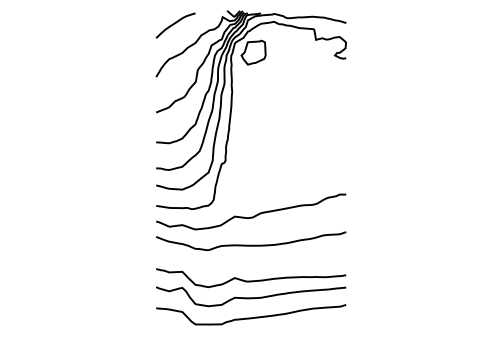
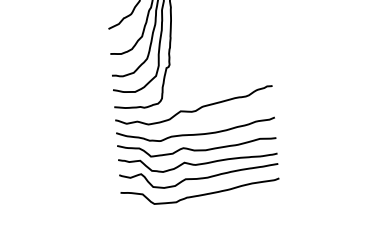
curve: (251, 263) -> (197, 149), added

